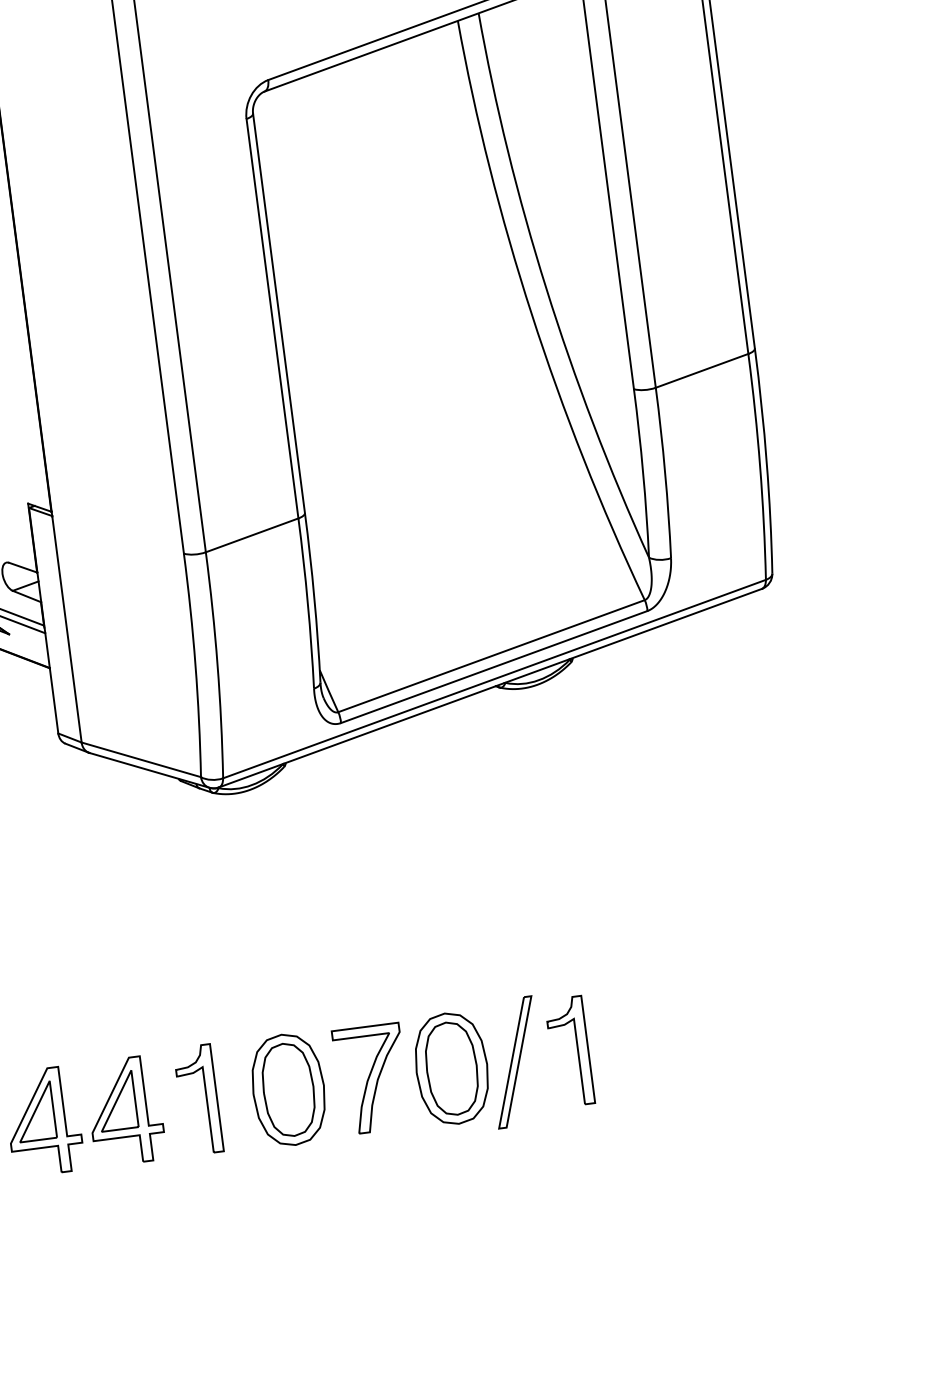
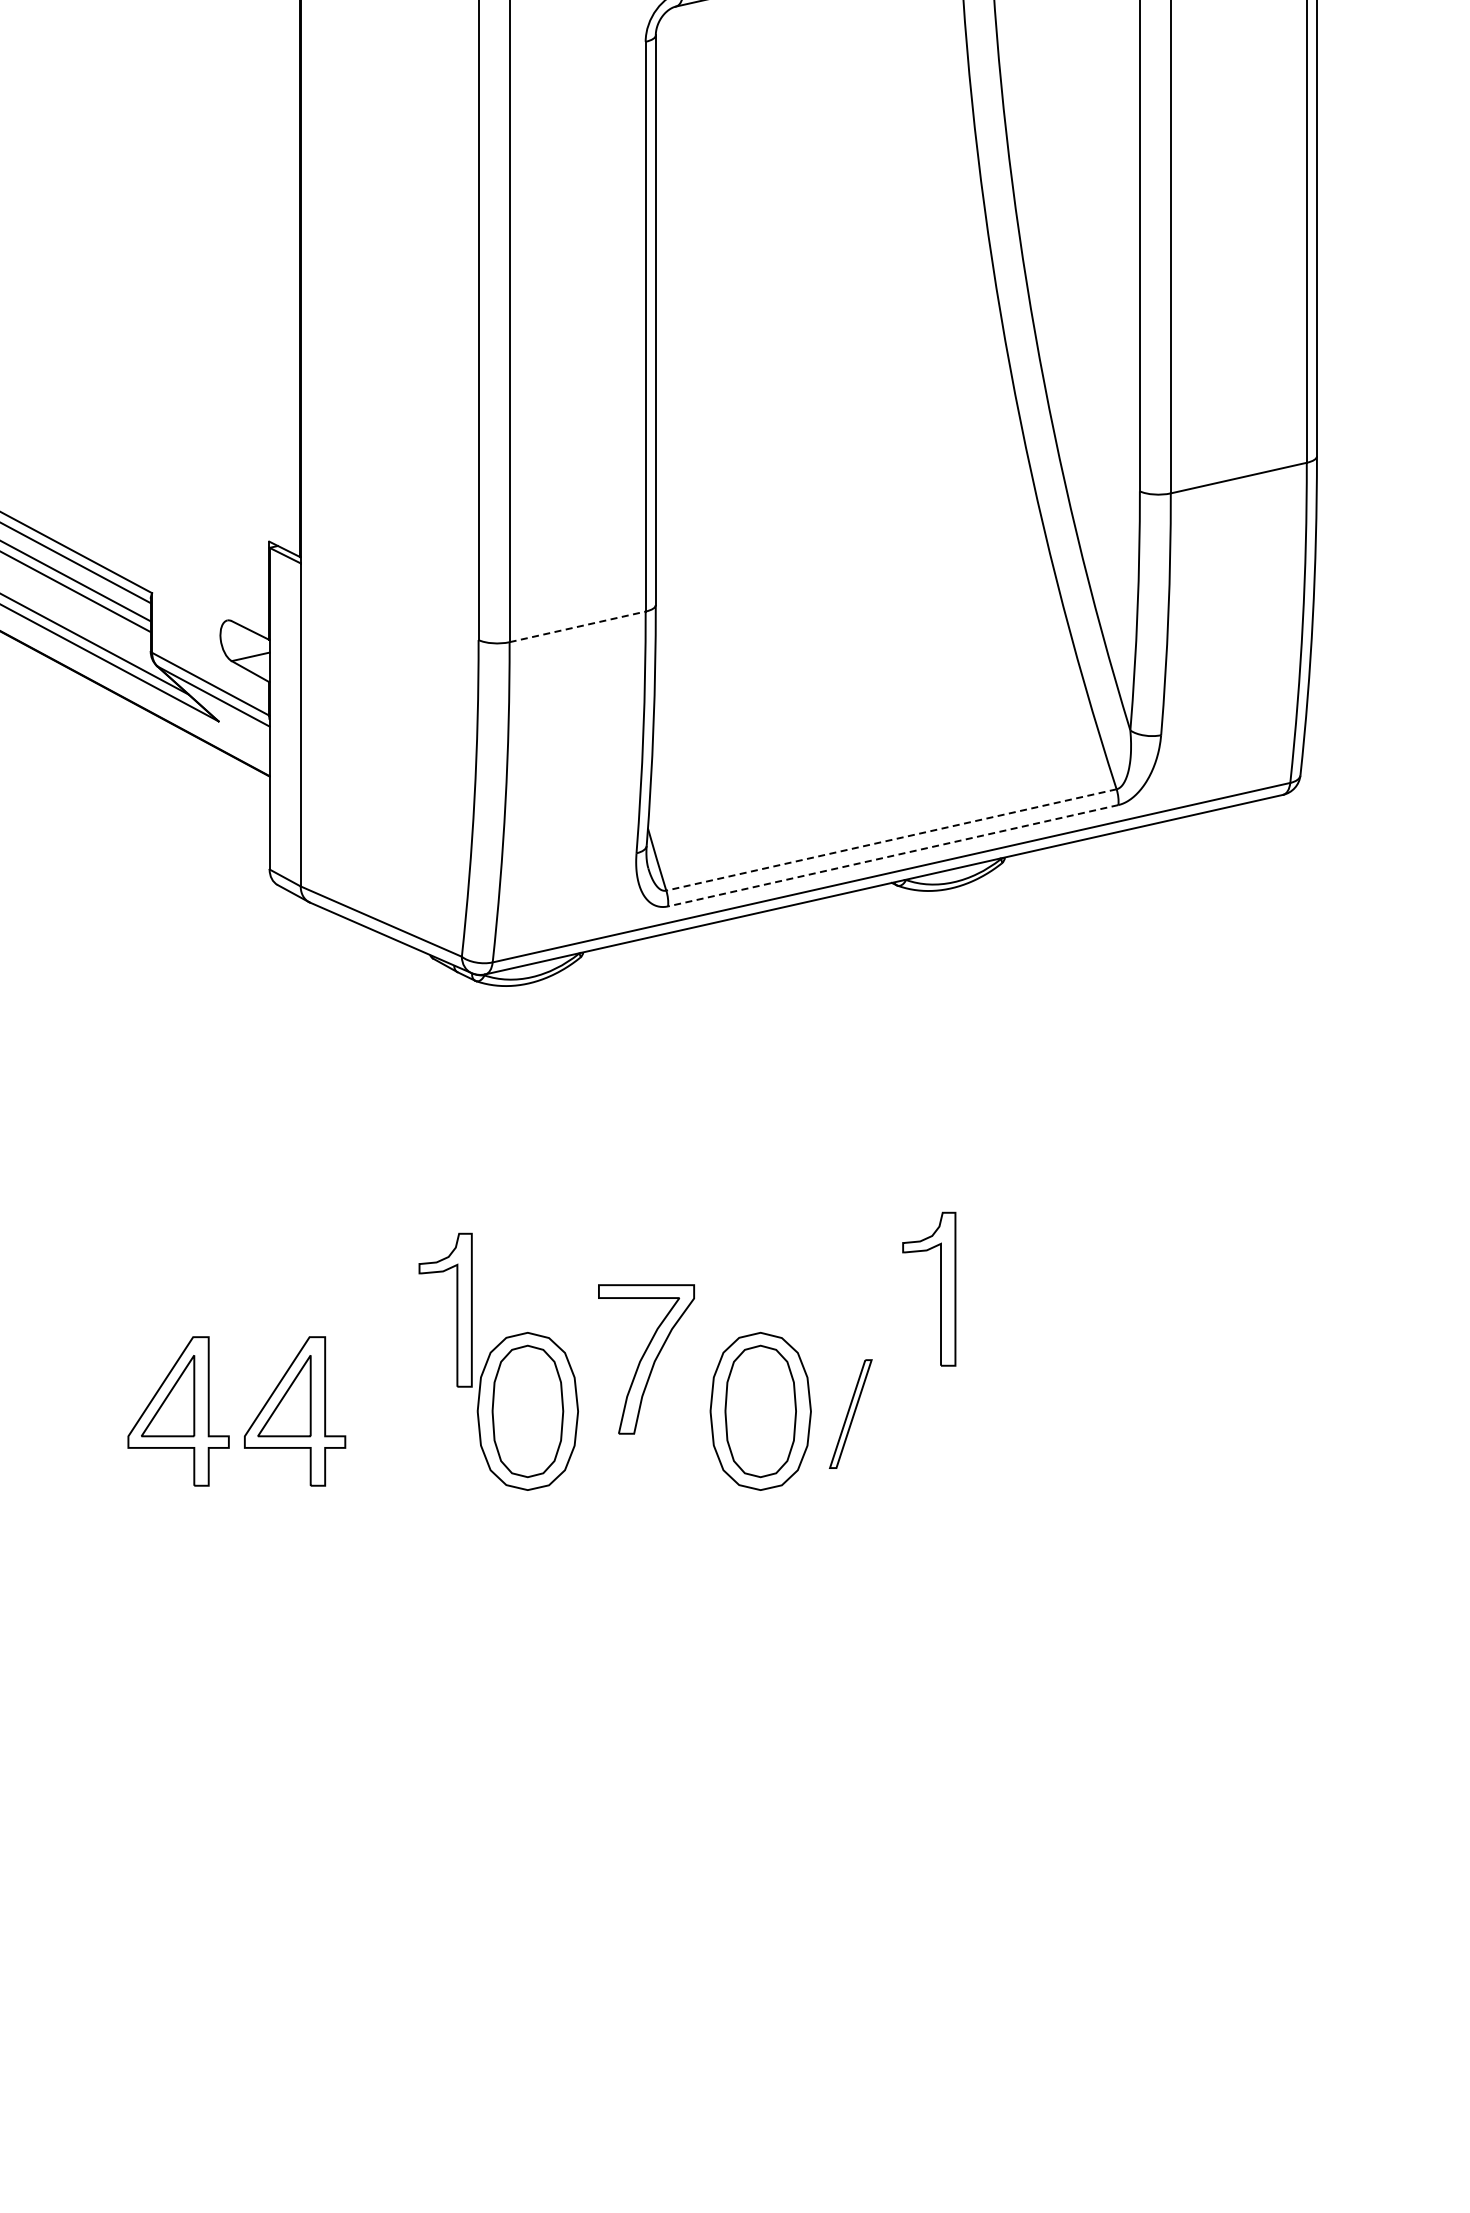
line: (252, 535) -> (577, 626), solid -> dashed
line: (491, 655) -> (891, 839), solid -> dashed
line: (494, 666) -> (893, 855), solid -> dashed
part: (577, 1050) -> (940, 1288), moved
part: (515, 1061) -> (850, 1413), size x0.6
part: (371, 1079) -> (646, 1359), moved
part: (206, 1098) -> (456, 1309), moved

